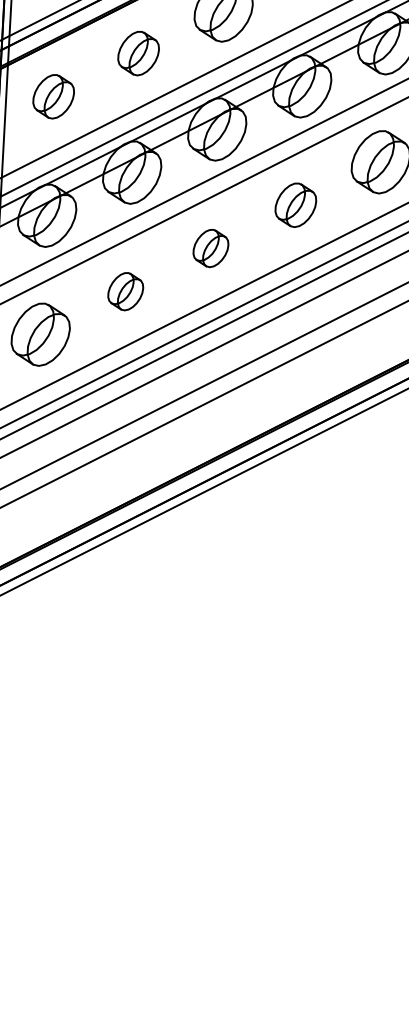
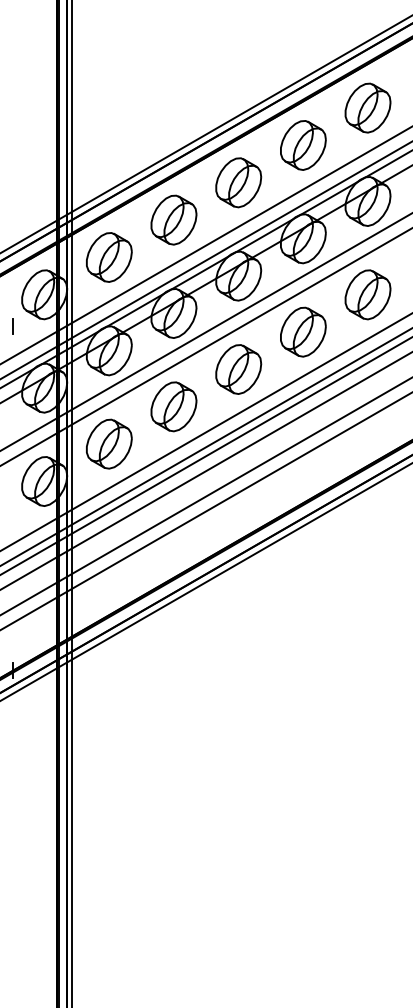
part: (138, 52) -> (173, 219), size x1.43
part: (53, 96) -> (109, 257), size x1.43
part: (296, 204) -> (303, 331), size x1.43
part: (210, 248) -> (238, 369), size x1.67
part: (125, 291) -> (173, 406), size x1.67

